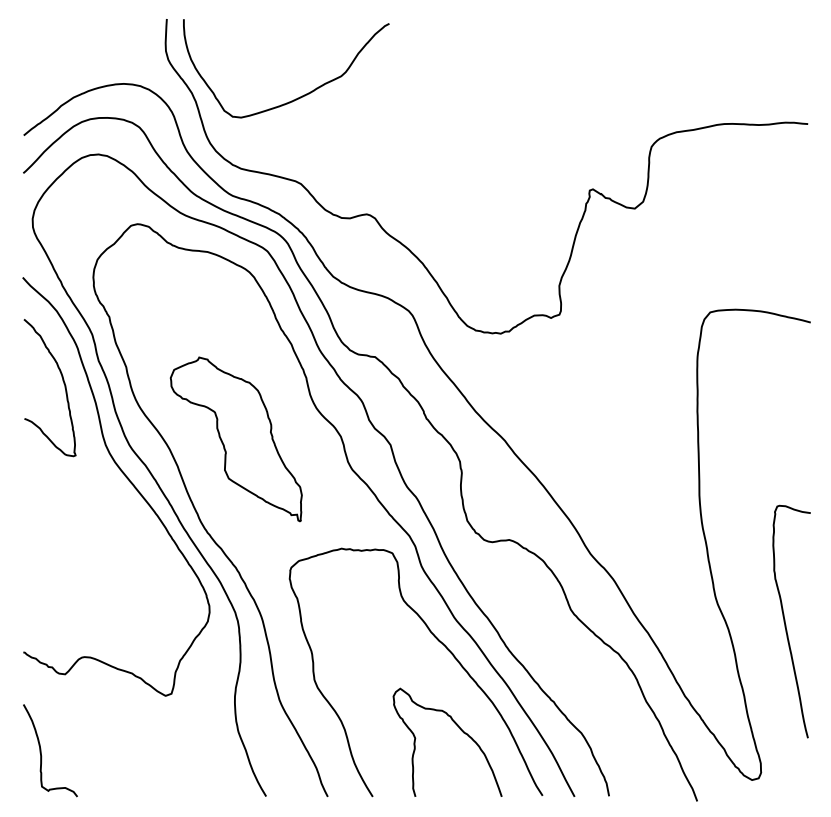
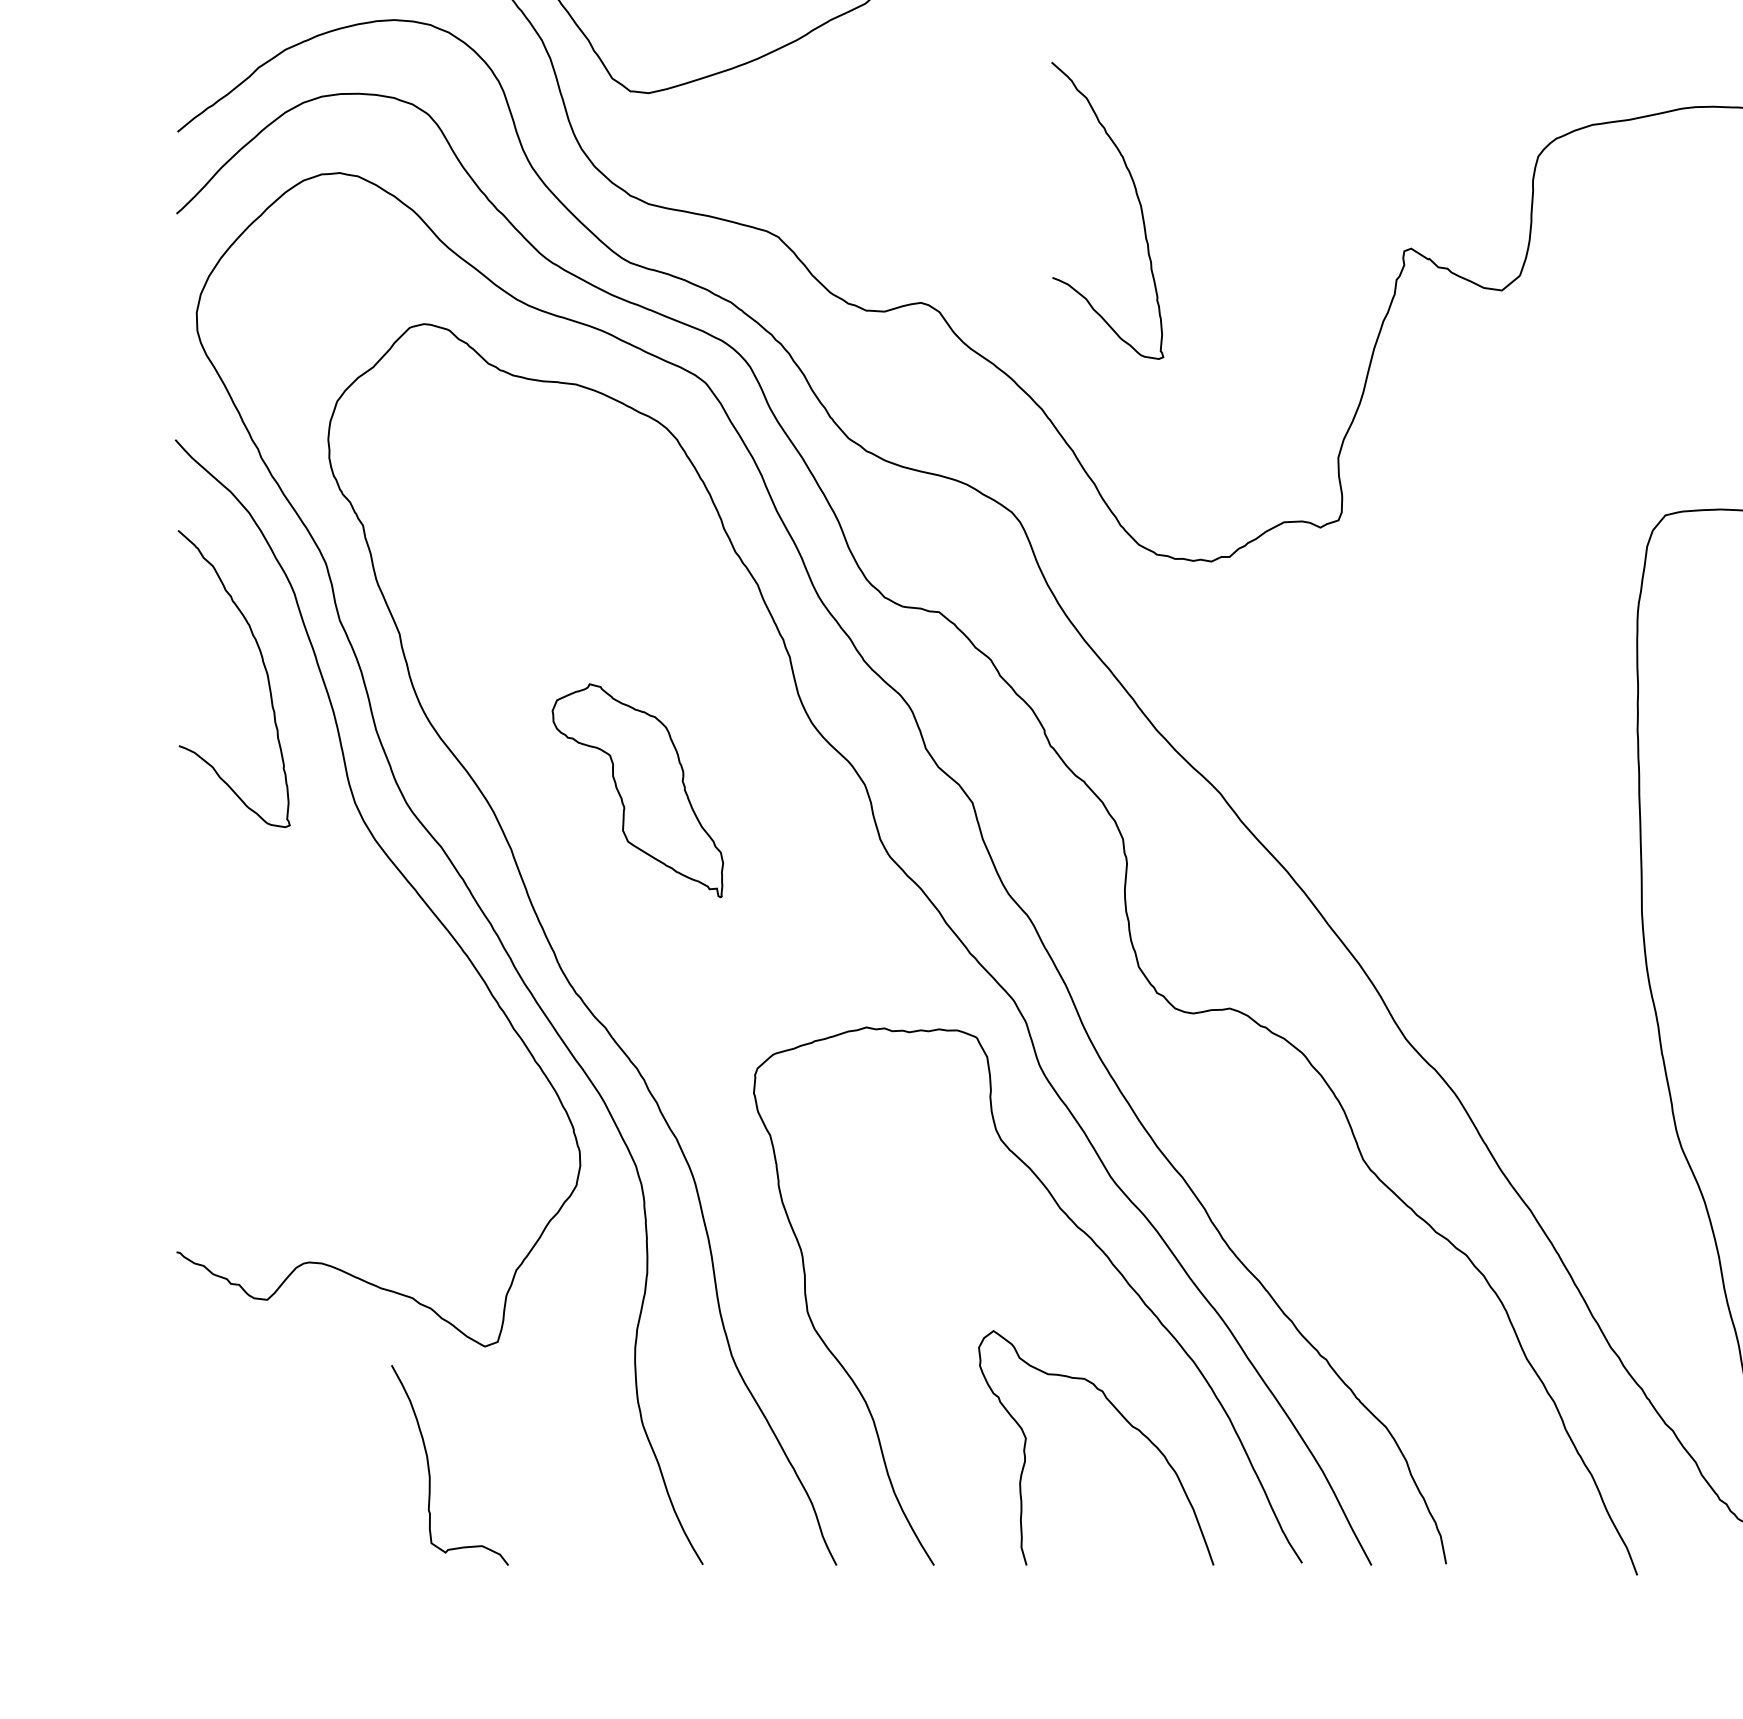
curve: (465, 165) -> (1134, 196), added
part: (235, 439) -> (636, 790), size x0.6
curve: (41, 750) -> (430, 1464), moved

